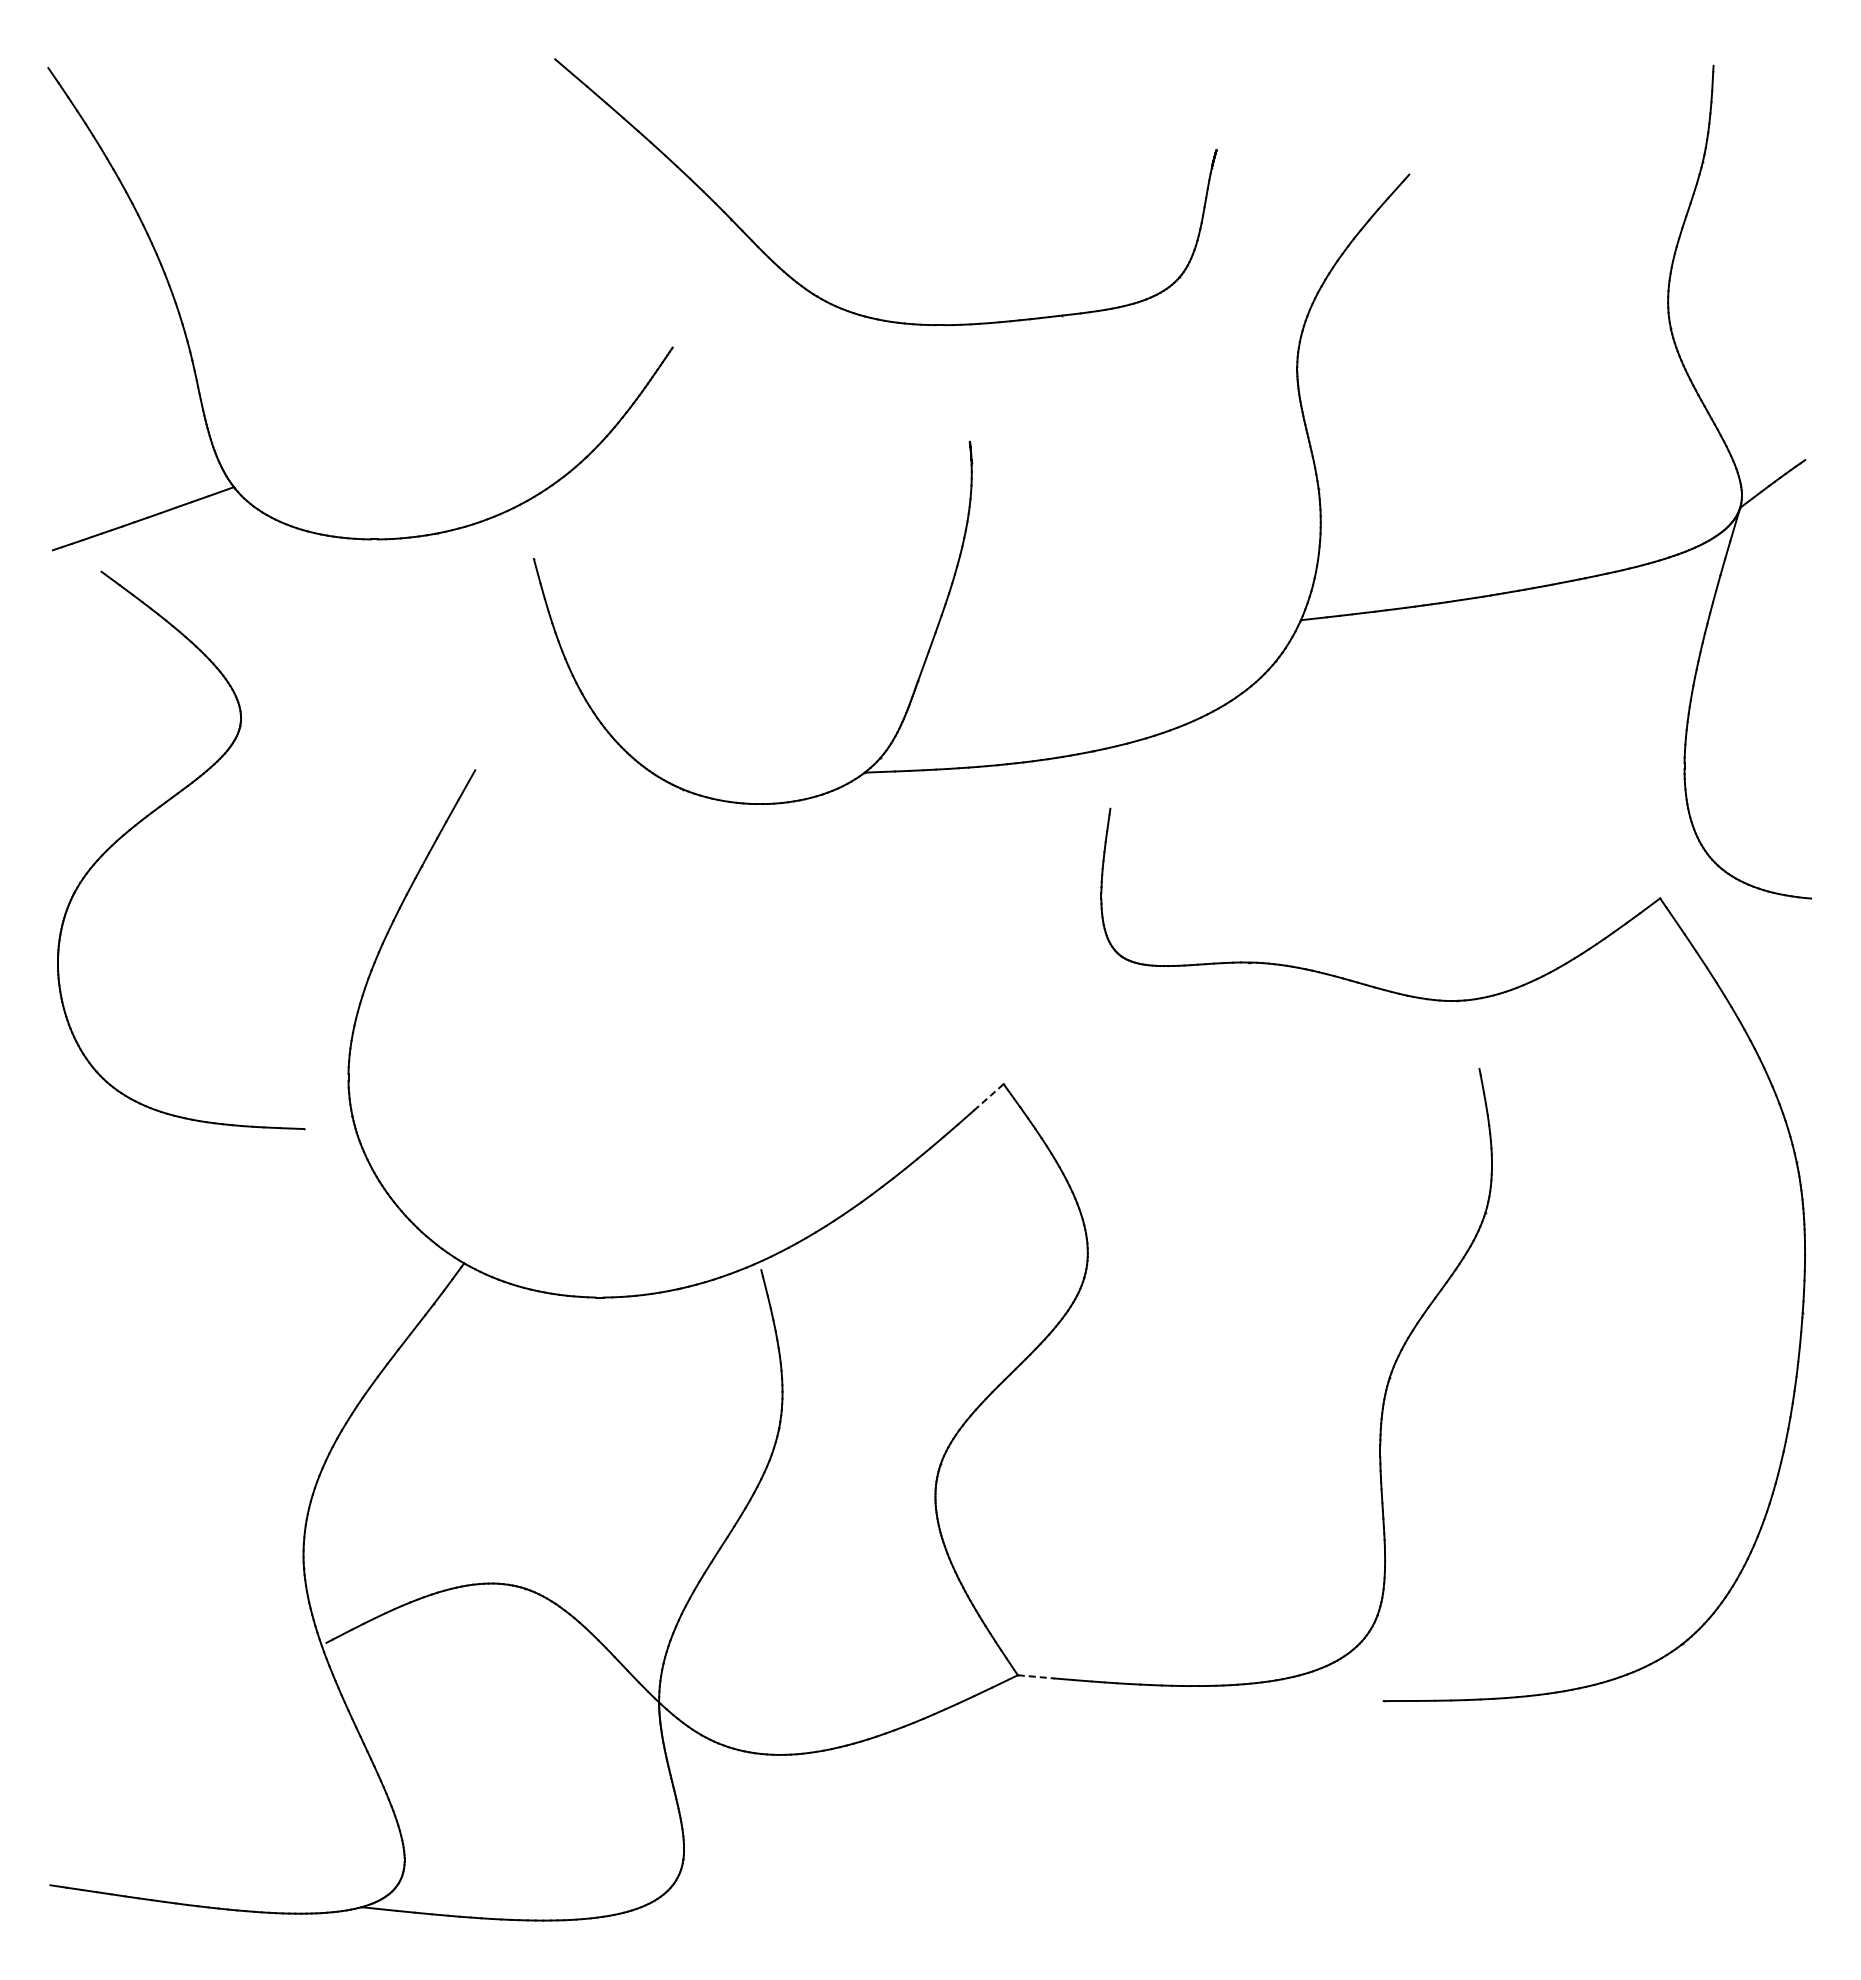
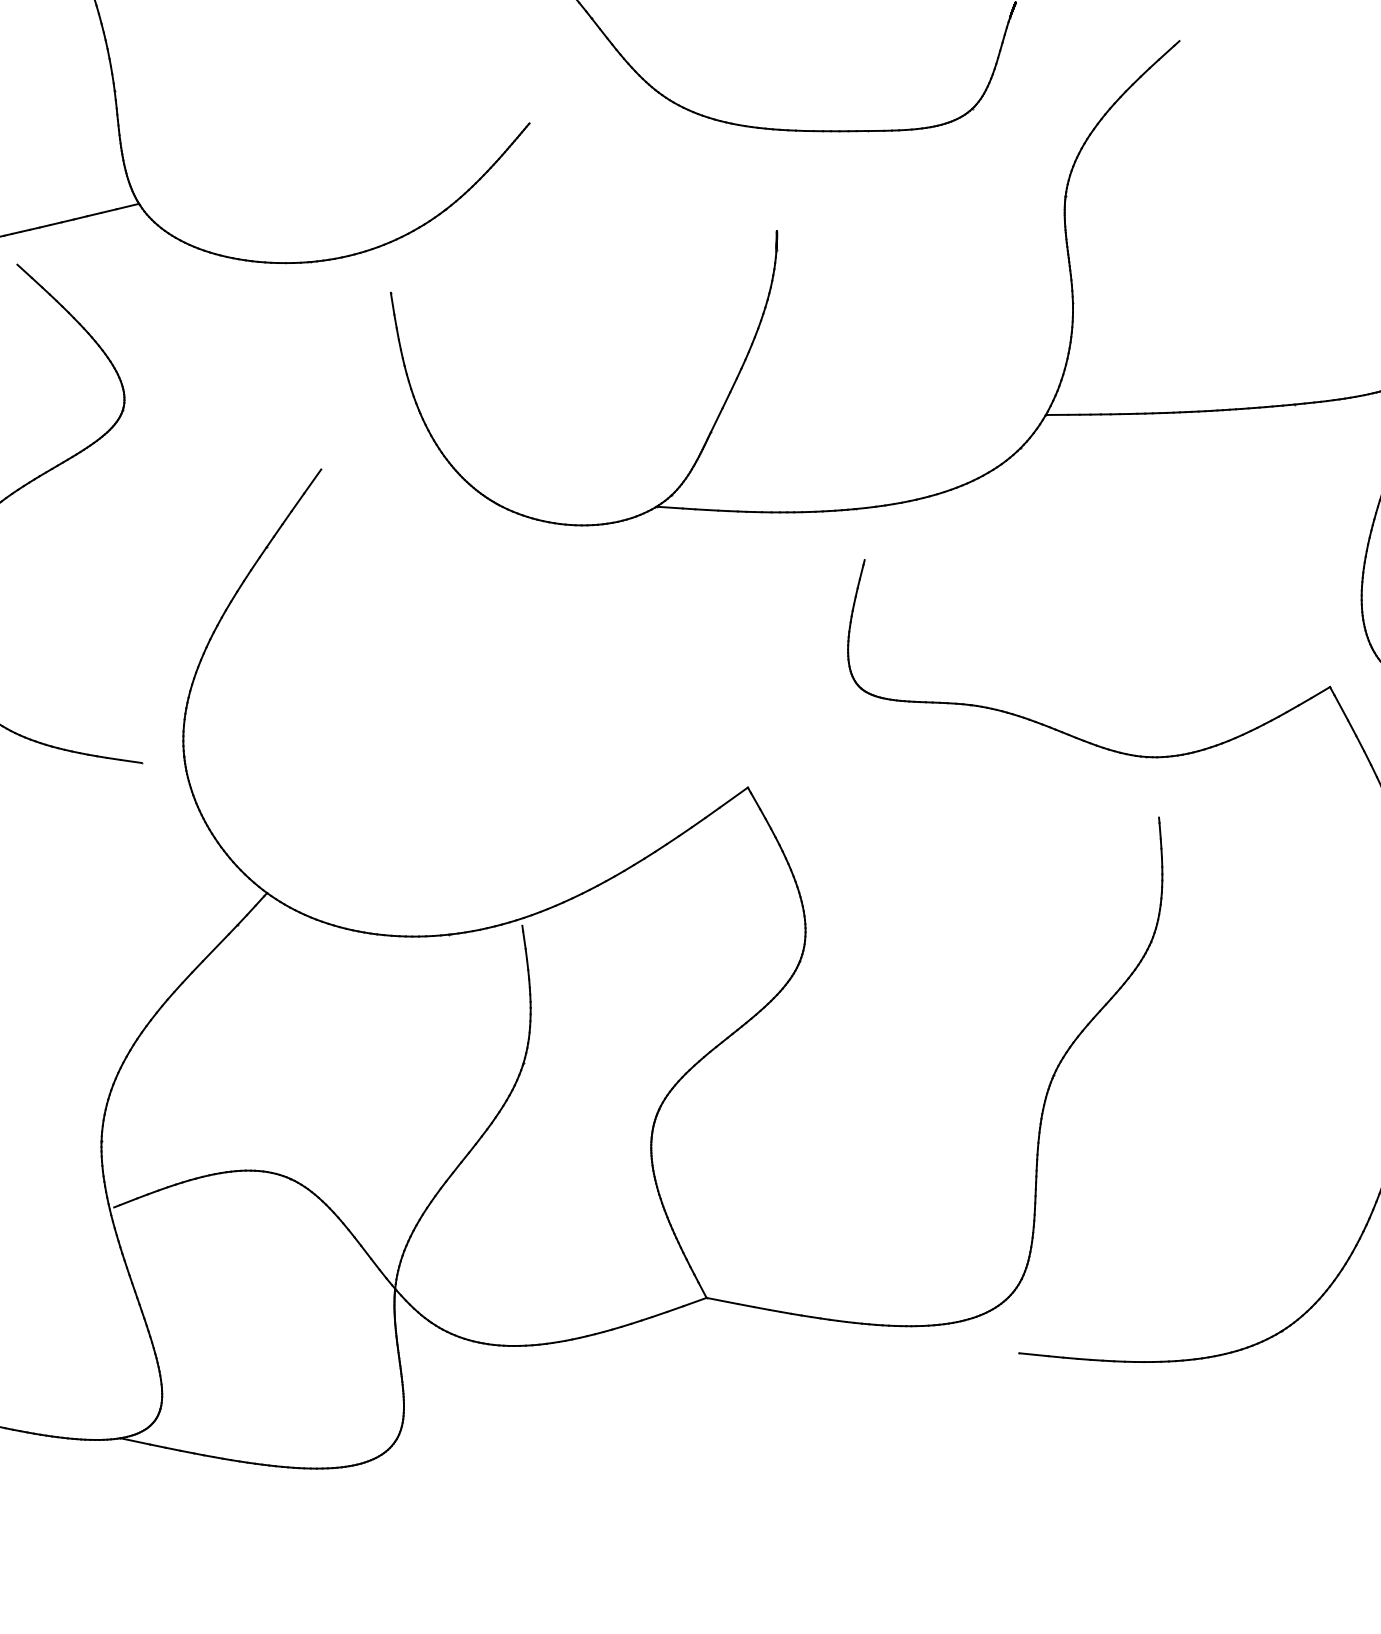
line: (988, 1097) -> (733, 797), dashed -> solid
line: (1036, 1676) -> (722, 1300), dashed -> solid

